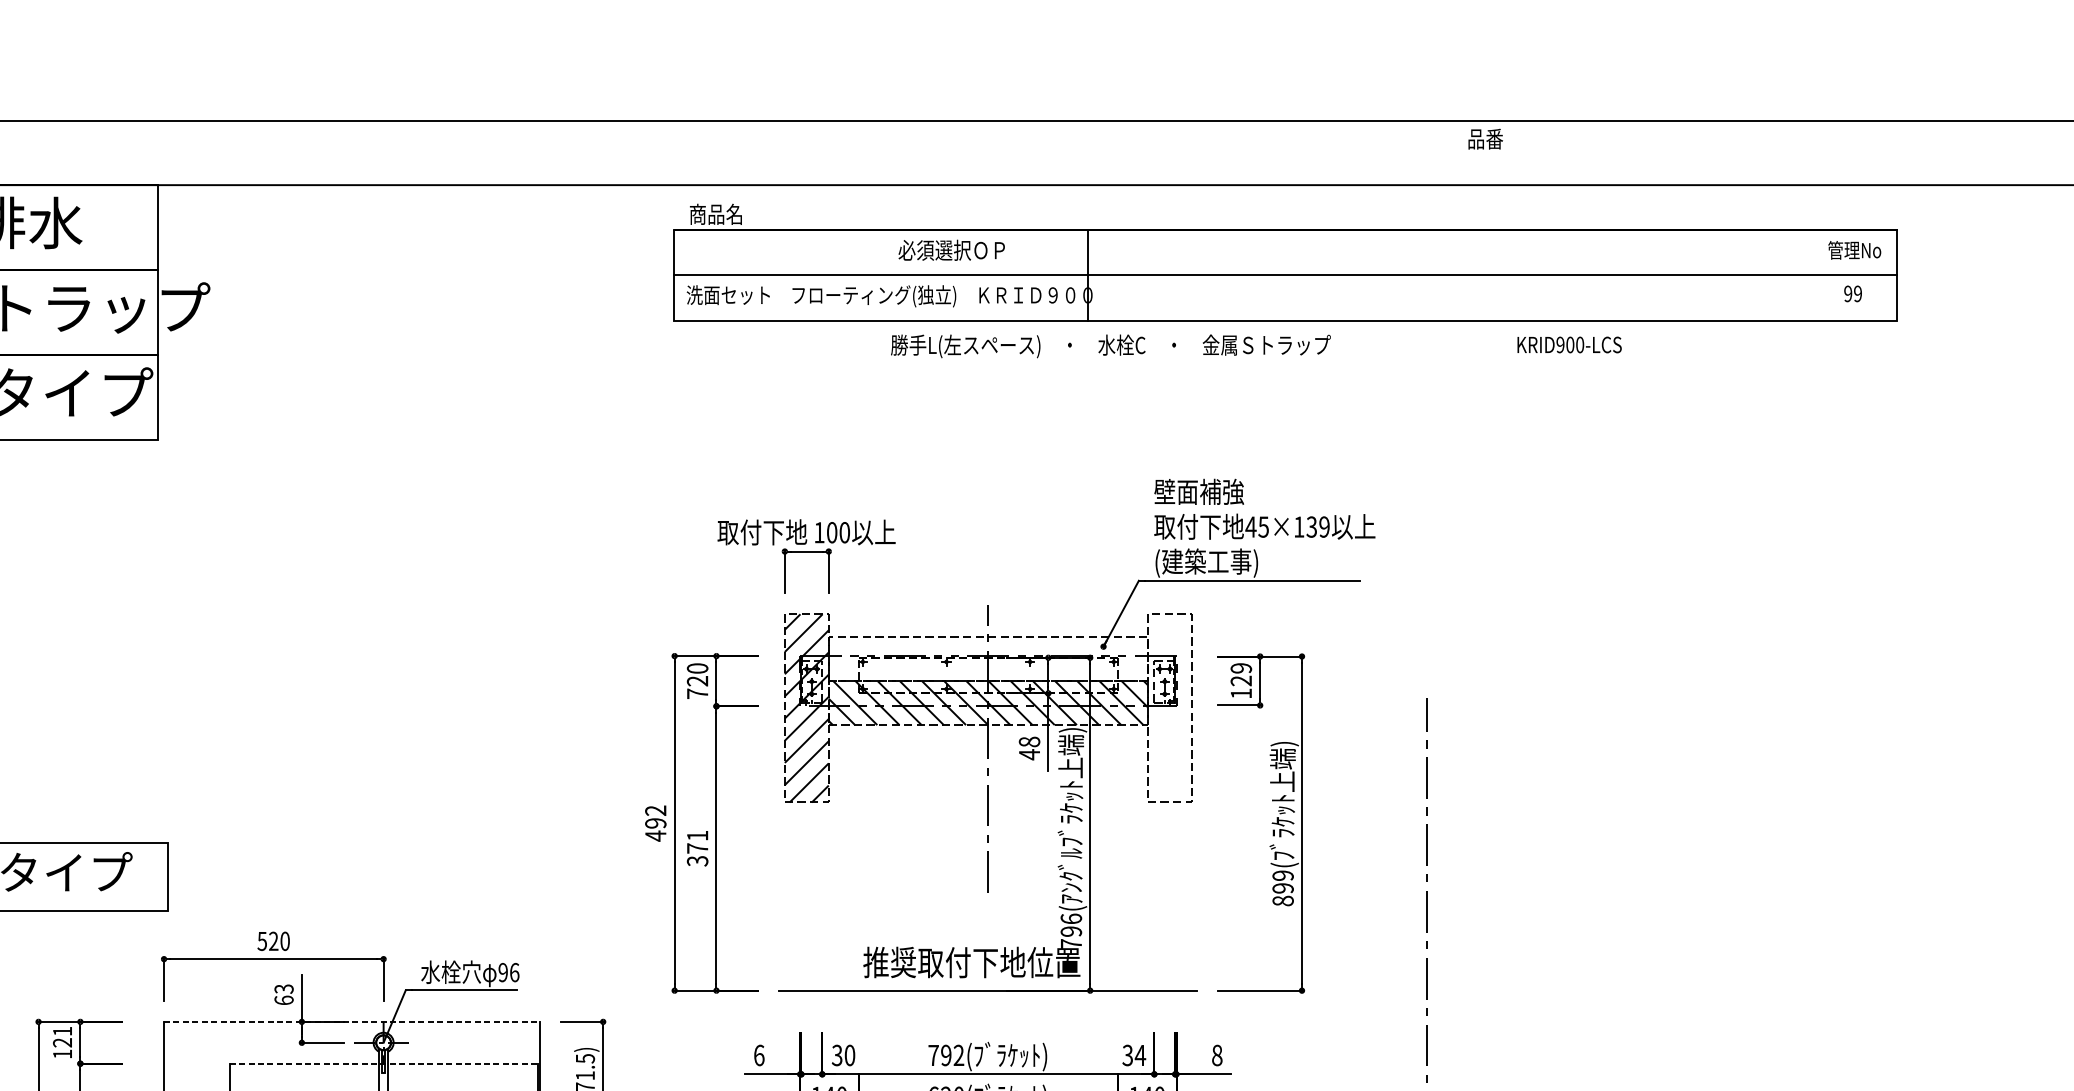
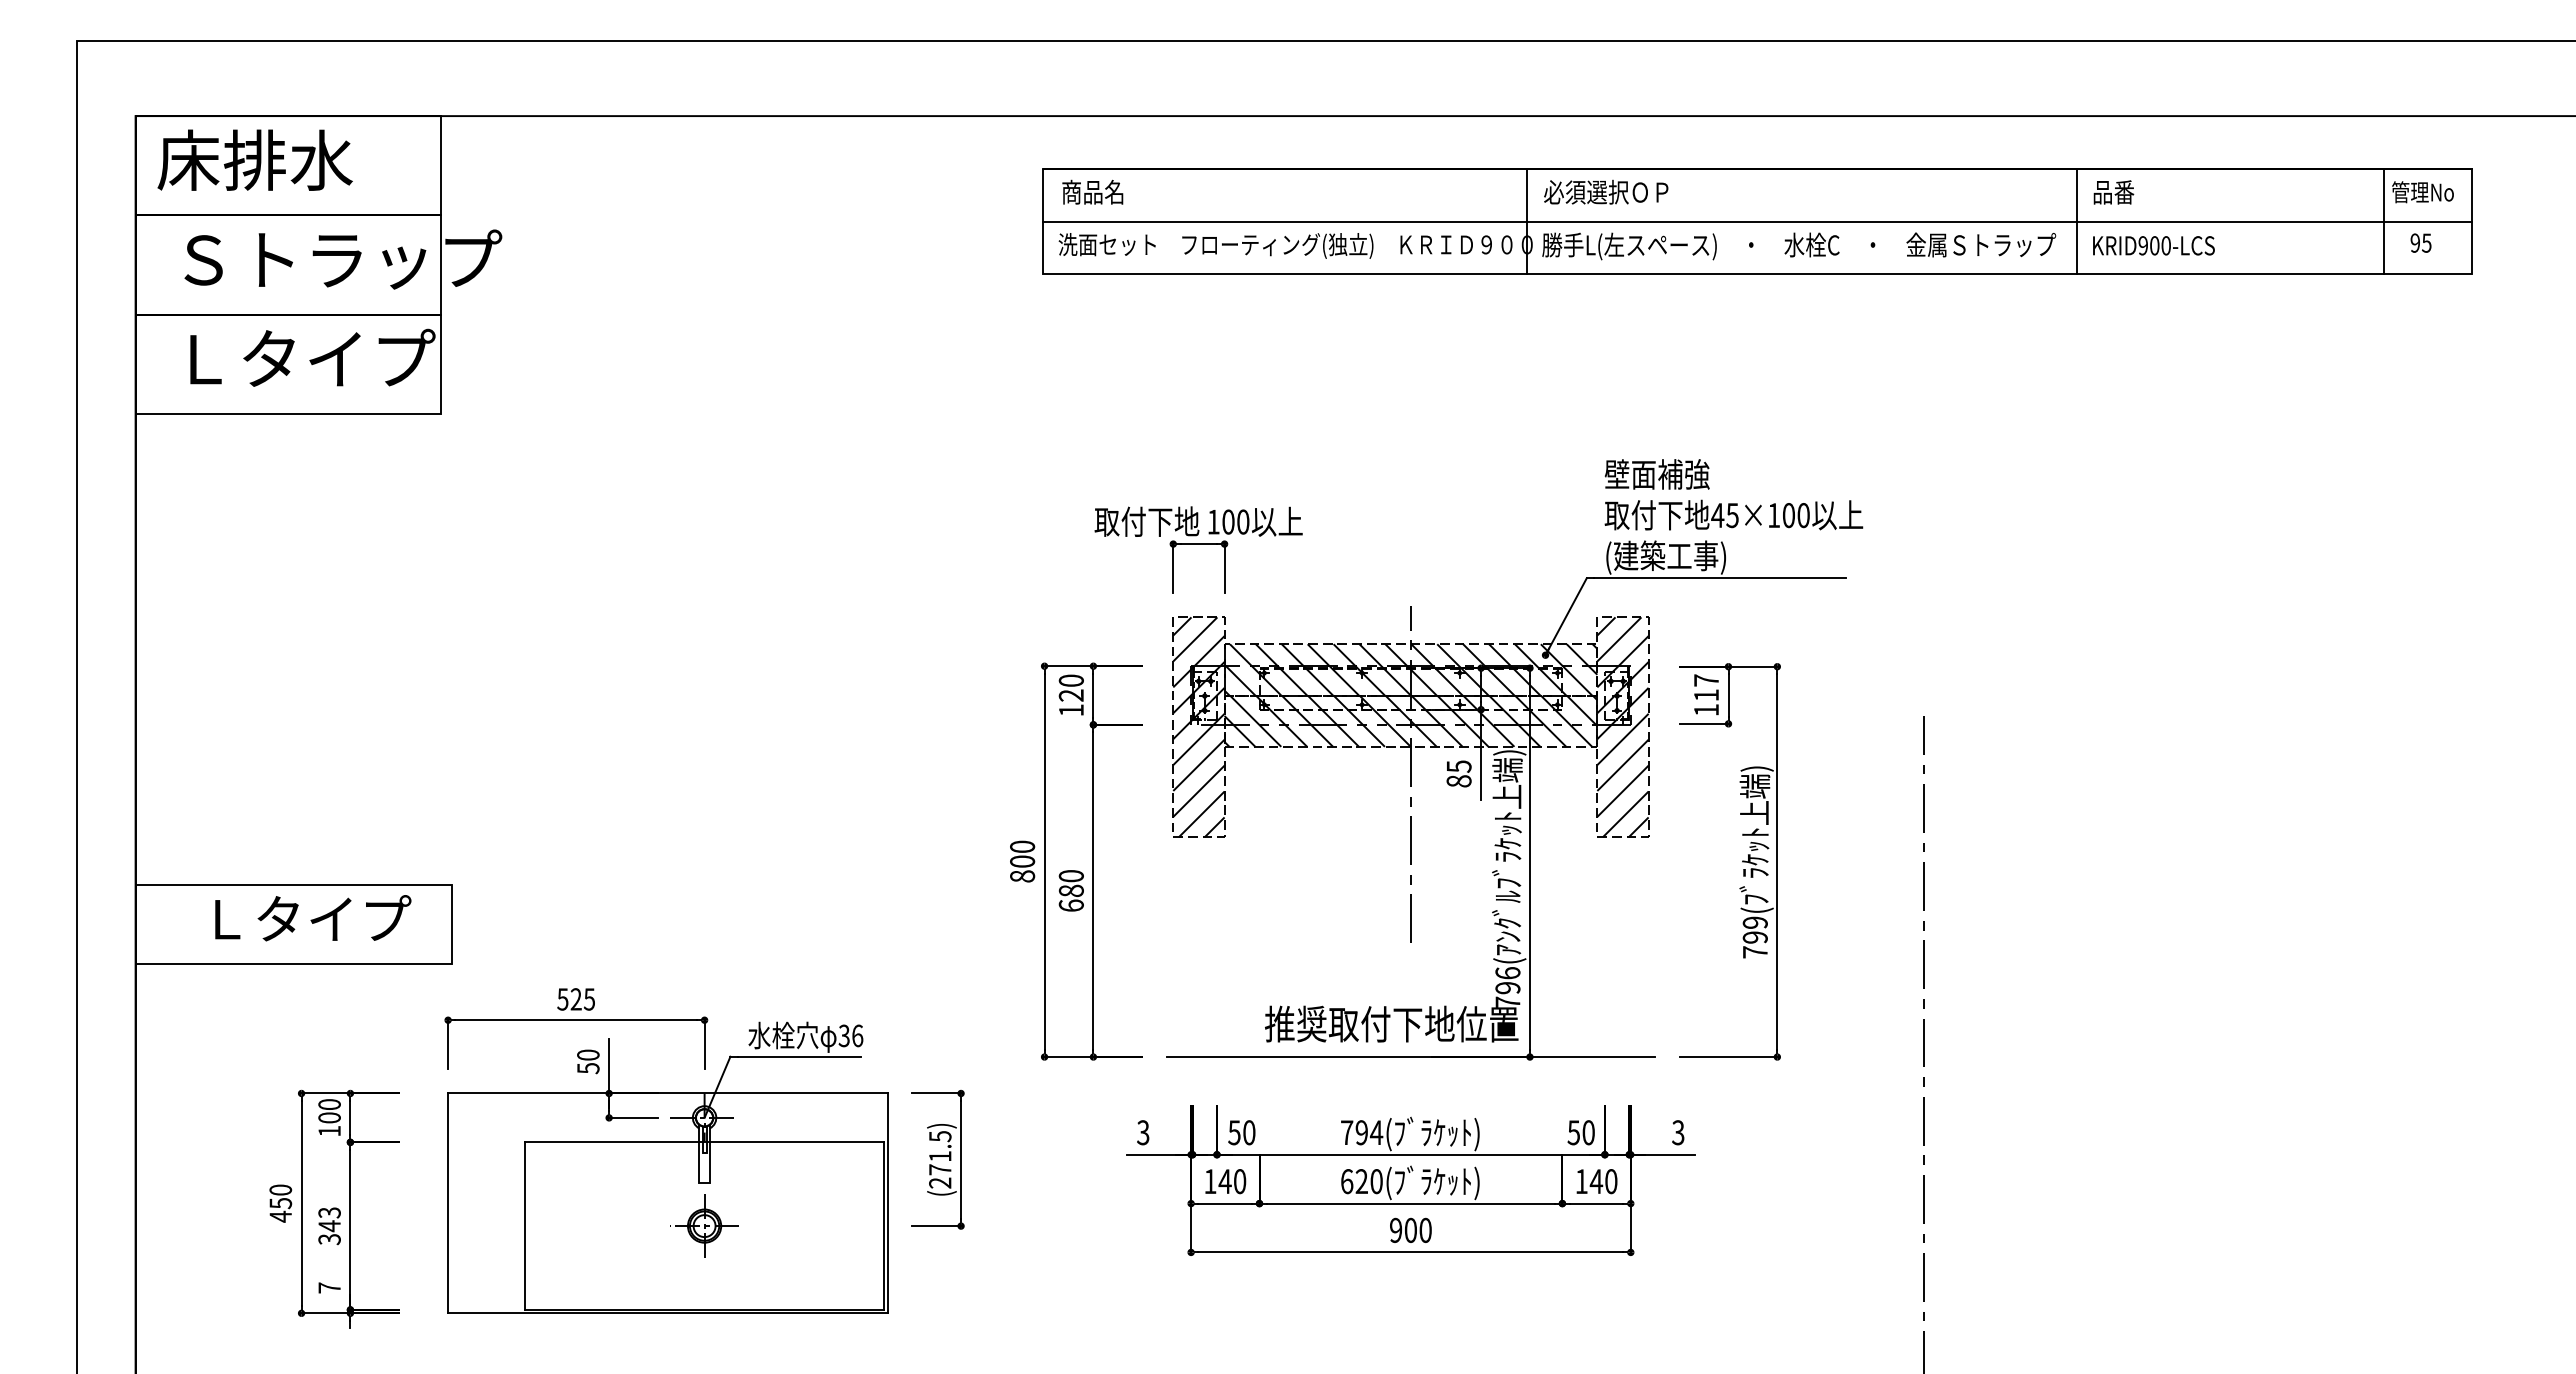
text: (1485, 139) -> (2113, 192), moved
text: (715, 213) -> (1092, 191), moved
text: (951, 249) -> (1606, 191), moved
line: (1558, 275) -> (2076, 221), added
line: (1821, 275) -> (2384, 221), added
text: (1857, 293) -> (2426, 242), 99 -> 95
text: (1569, 344) -> (2153, 245), moved
text: (1111, 346) -> (1799, 246), moved
text: (1317, 527) -> (1795, 515), 45×139 -> 45×100
hatch: (987, 658) -> (1410, 669), added
text: (1241, 674) -> (1706, 687), 129 -> 117
text: (697, 694) -> (1071, 710), 720 -> 120
hatch: (1169, 708) -> (1622, 727), added
text: (1029, 748) -> (1458, 774), 48 -> 85
text: (655, 823) -> (1022, 861), 492 -> 800
text: (696, 848) -> (1070, 891), 371 -> 680
text: (1282, 901) -> (1754, 952), 899( -> 799(
text: (285, 941) -> (589, 999), 520 -> 525
text: (502, 973) -> (843, 1036), 96 -> 36
text: (284, 994) -> (588, 1061), 63 -> 50
line: (351, 1021) -> (667, 1093), dashed -> solid
text: (62, 1037) -> (329, 1111), 121 -> 100
text: (759, 1055) -> (1143, 1132), 6 -> 3
text: (837, 1055) -> (1234, 1132), 30 -> 50
text: (958, 1055) -> (1376, 1132), 792( -> 794(
text: (1134, 1055) -> (1581, 1132), 34 -> 50
text: (1217, 1055) -> (1678, 1132), 8 -> 3
line: (383, 1063) -> (704, 1142), dashed -> solid

